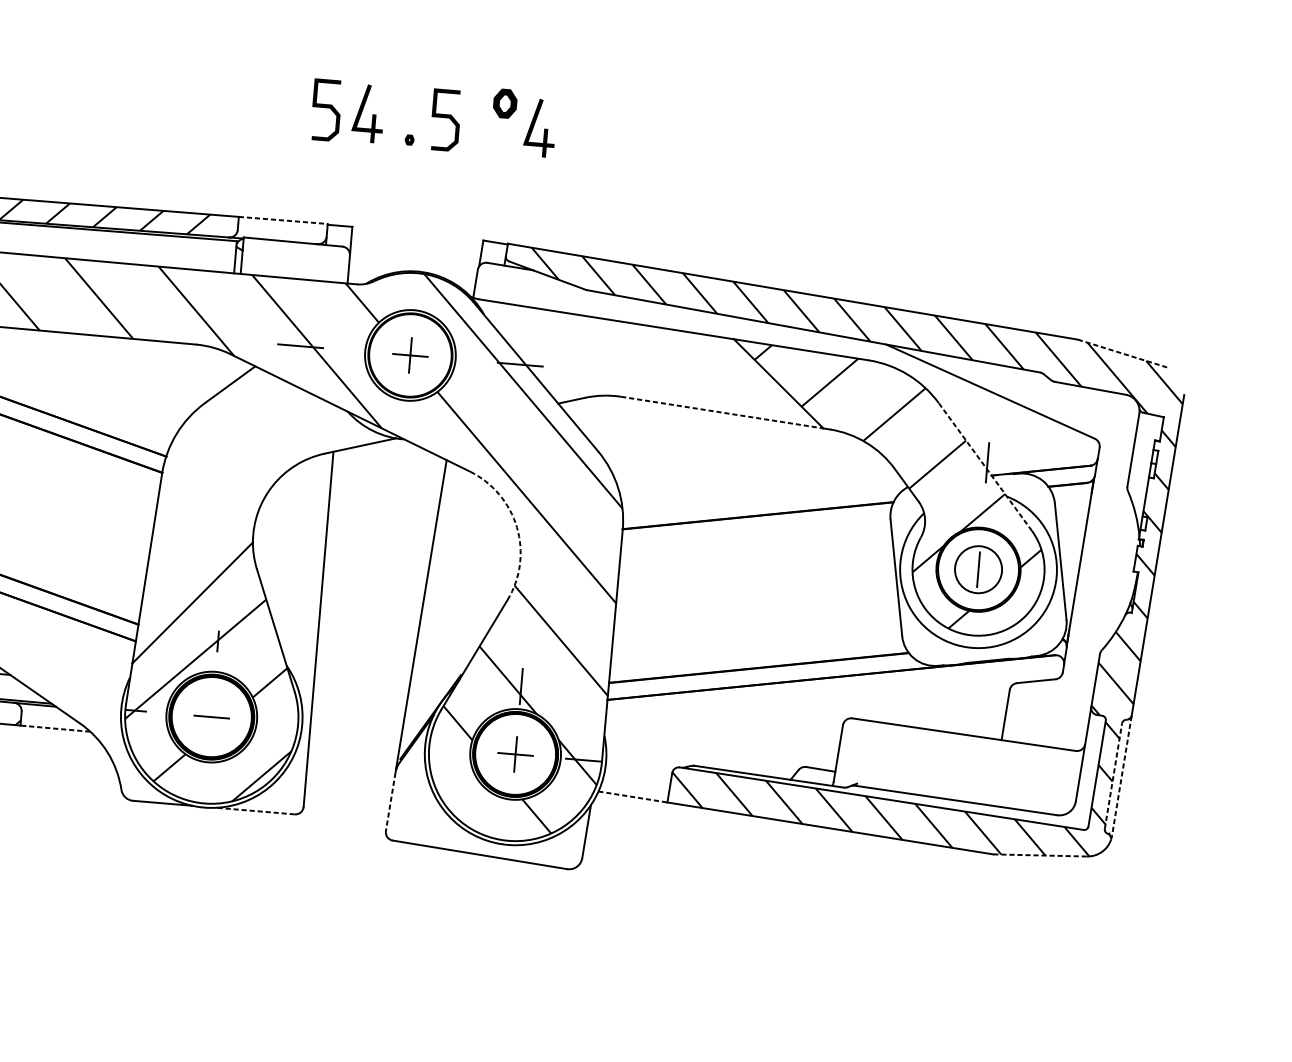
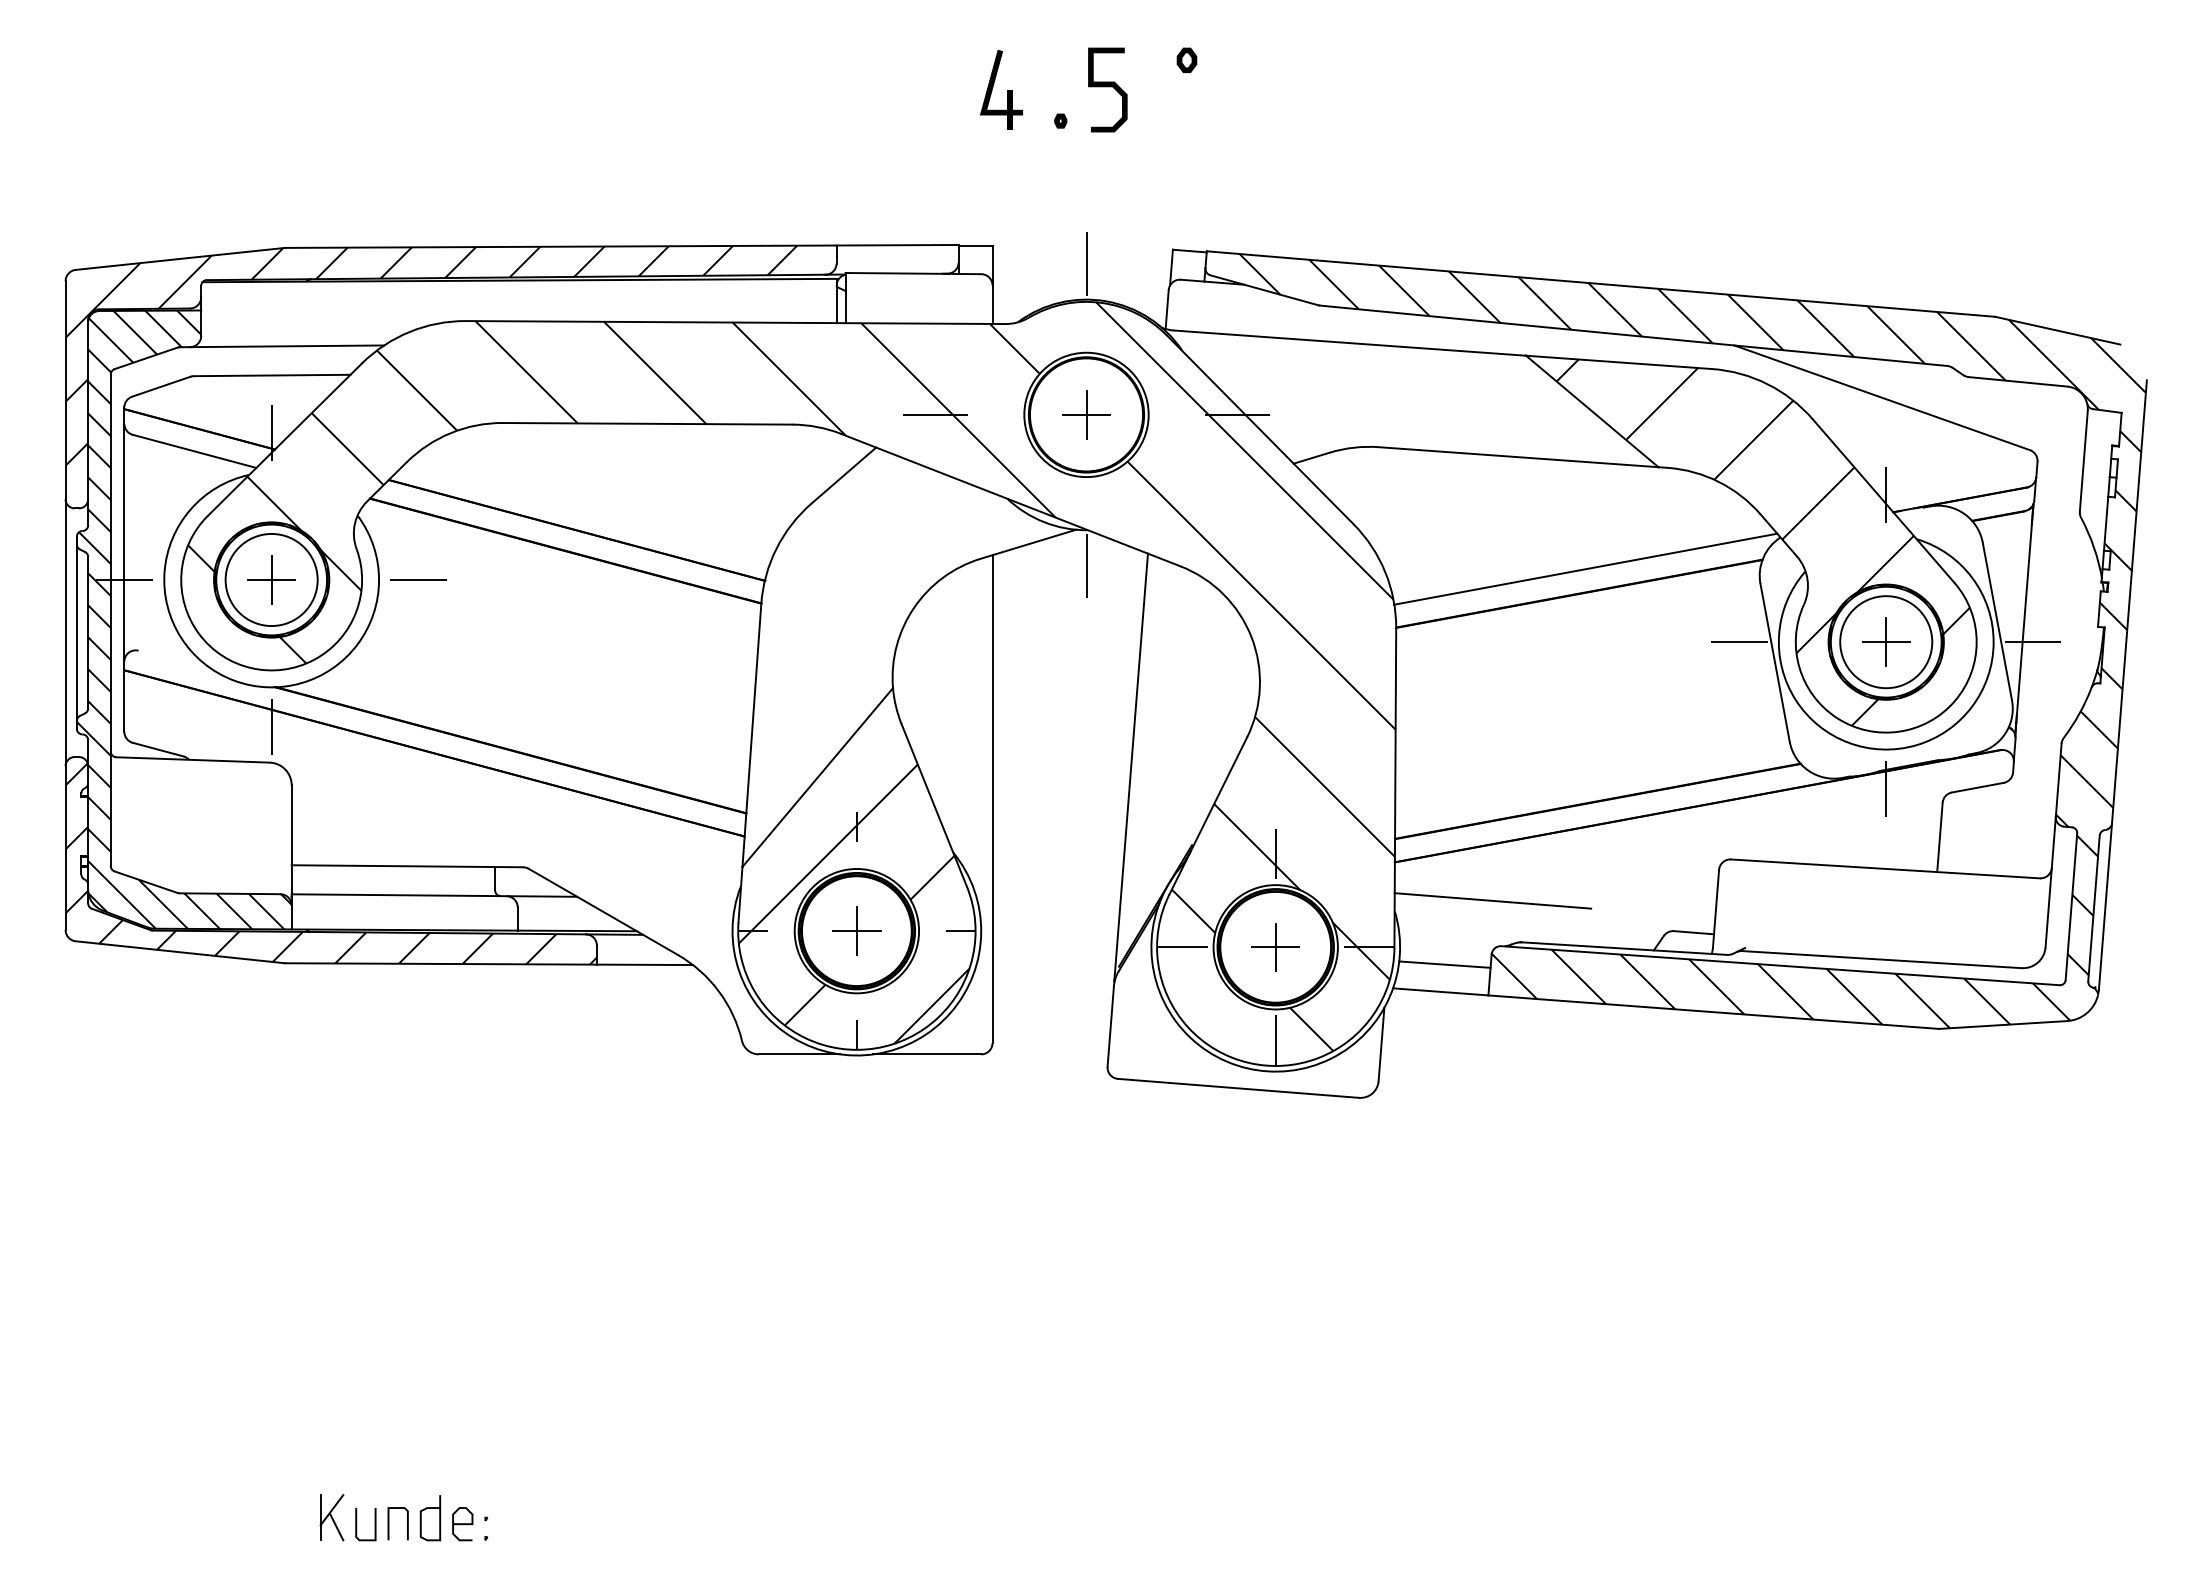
part: (504, 102) -> (1186, 59), size x0.62
curve: (326, 108) -> (943, 87), removed
part: (544, 128) -> (1243, 90), removed
line: (283, 220) -> (898, 245), dashed -> solid
line: (419, 245) -> (1086, 263), added
line: (1122, 353) -> (2057, 330), dashed -> solid
line: (722, 412) -> (1519, 457), dashed -> solid
line: (401, 465) -> (1086, 565), added
line: (985, 466) -> (1883, 500), dashed -> solid
line: (764, 497) -> (1585, 568), added
arc: (516, 527) -> (1251, 637), dashed -> solid
line: (871, 560) -> (1739, 642), added
line: (977, 569) -> (1885, 642), added
circle: (978, 569) -> (1886, 642), size x1.43
line: (1084, 578) -> (2032, 642), added
line: (969, 676) -> (1886, 788), added
line: (211, 716) -> (856, 930), added
line: (287, 723) -> (960, 931), added
line: (55, 728) -> (644, 964), dashed -> solid
line: (676, 733) -> (1492, 900), added
line: (447, 748) -> (1182, 947), added
line: (1113, 775) -> (2094, 907), dashed -> solid
line: (1121, 776) -> (2105, 907), dashed -> solid
line: (637, 777) -> (1444, 964), added
line: (205, 792) -> (856, 1034), added
line: (632, 796) -> (1440, 991), dashed -> solid
line: (390, 801) -> (1110, 1026), dashed -> solid
line: (254, 811) -> (926, 1054), dashed -> solid
line: (509, 822) -> (1275, 1040), added
line: (1040, 855) -> (2003, 1024), dashed -> solid

